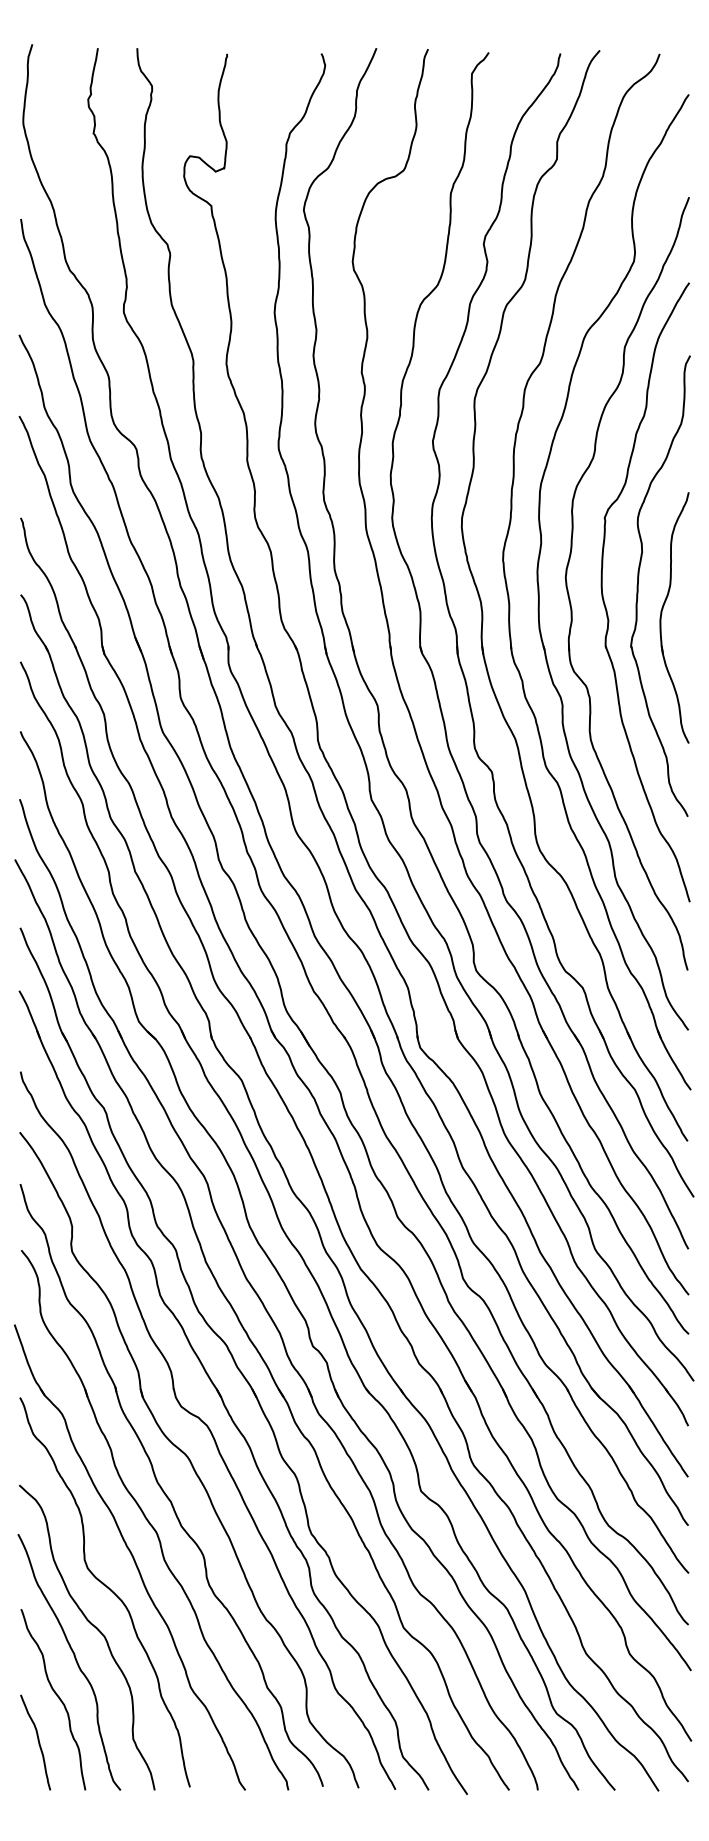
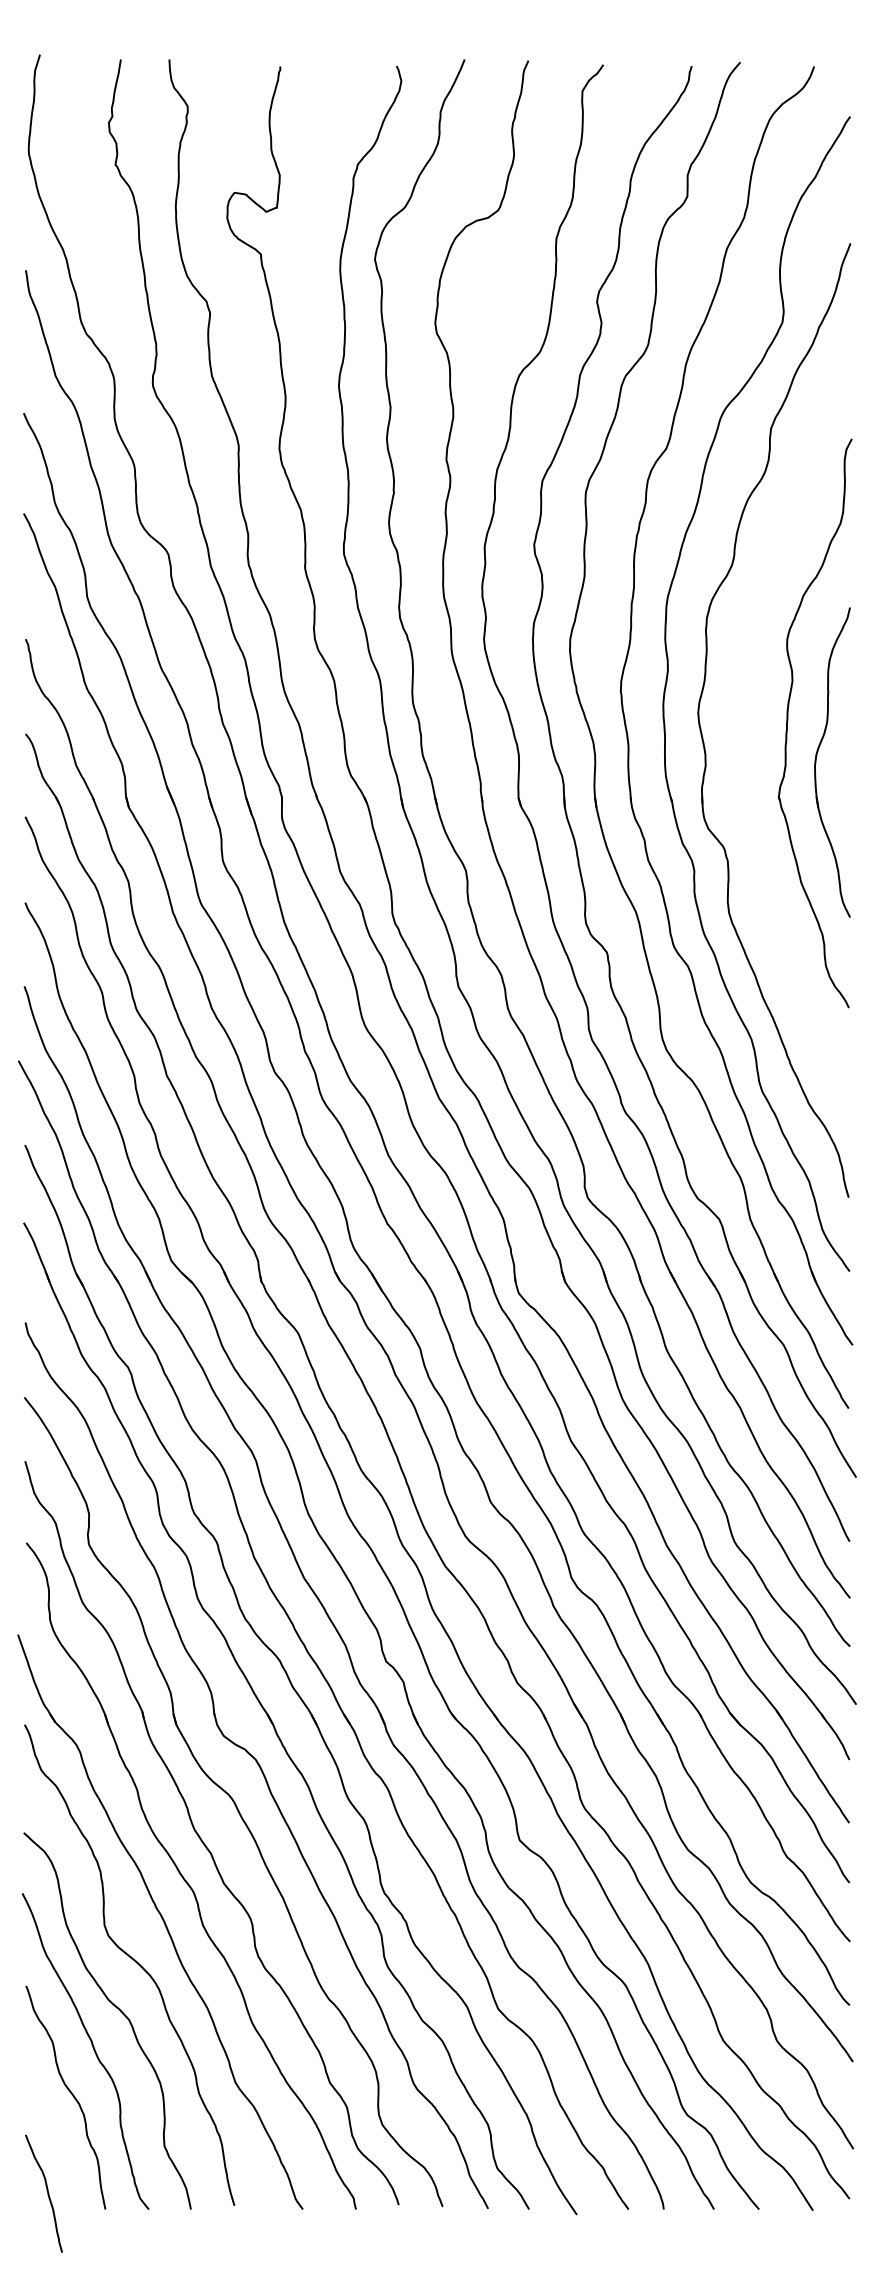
part: (605, 603) -> (747, 744), removed
curve: (37, 1740) -> (46, 2191), moved

